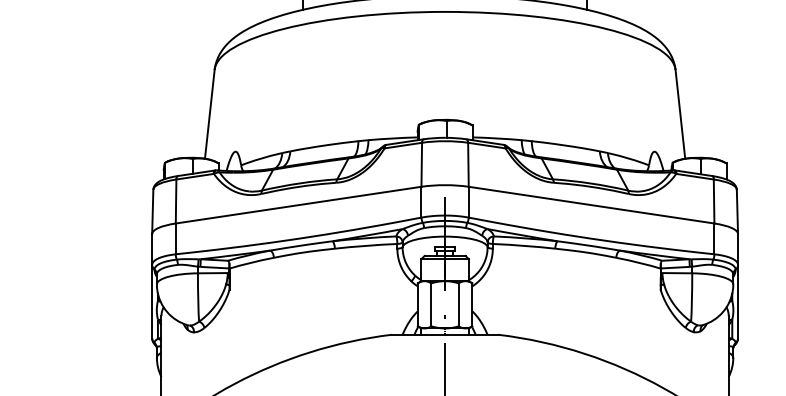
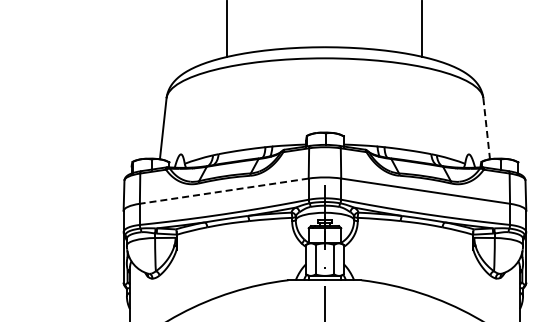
line: (680, 113) -> (486, 128), solid -> dashed
line: (297, 205) -> (223, 191), solid -> dashed

